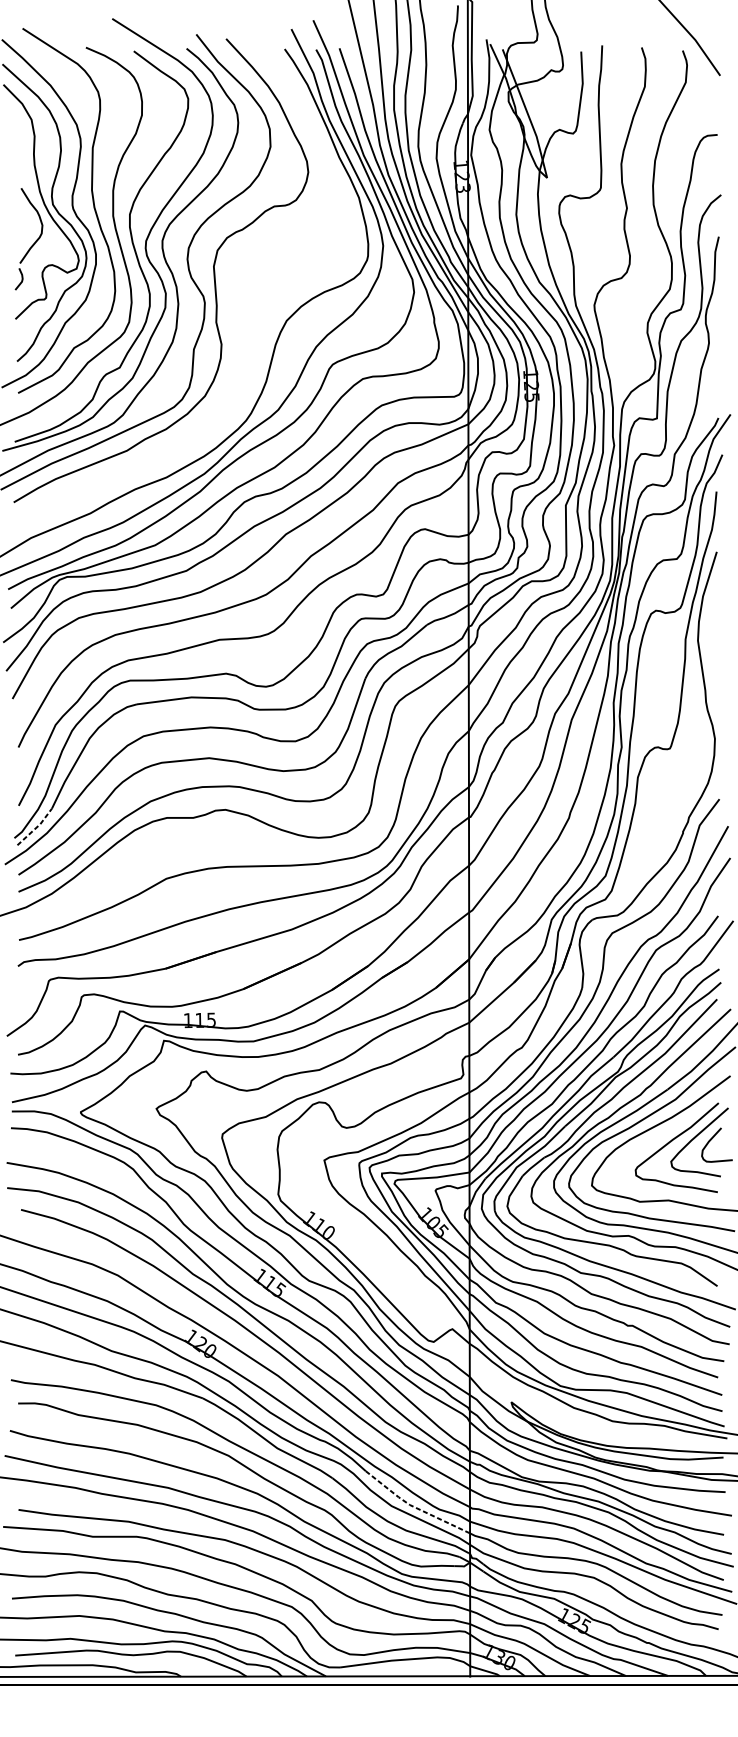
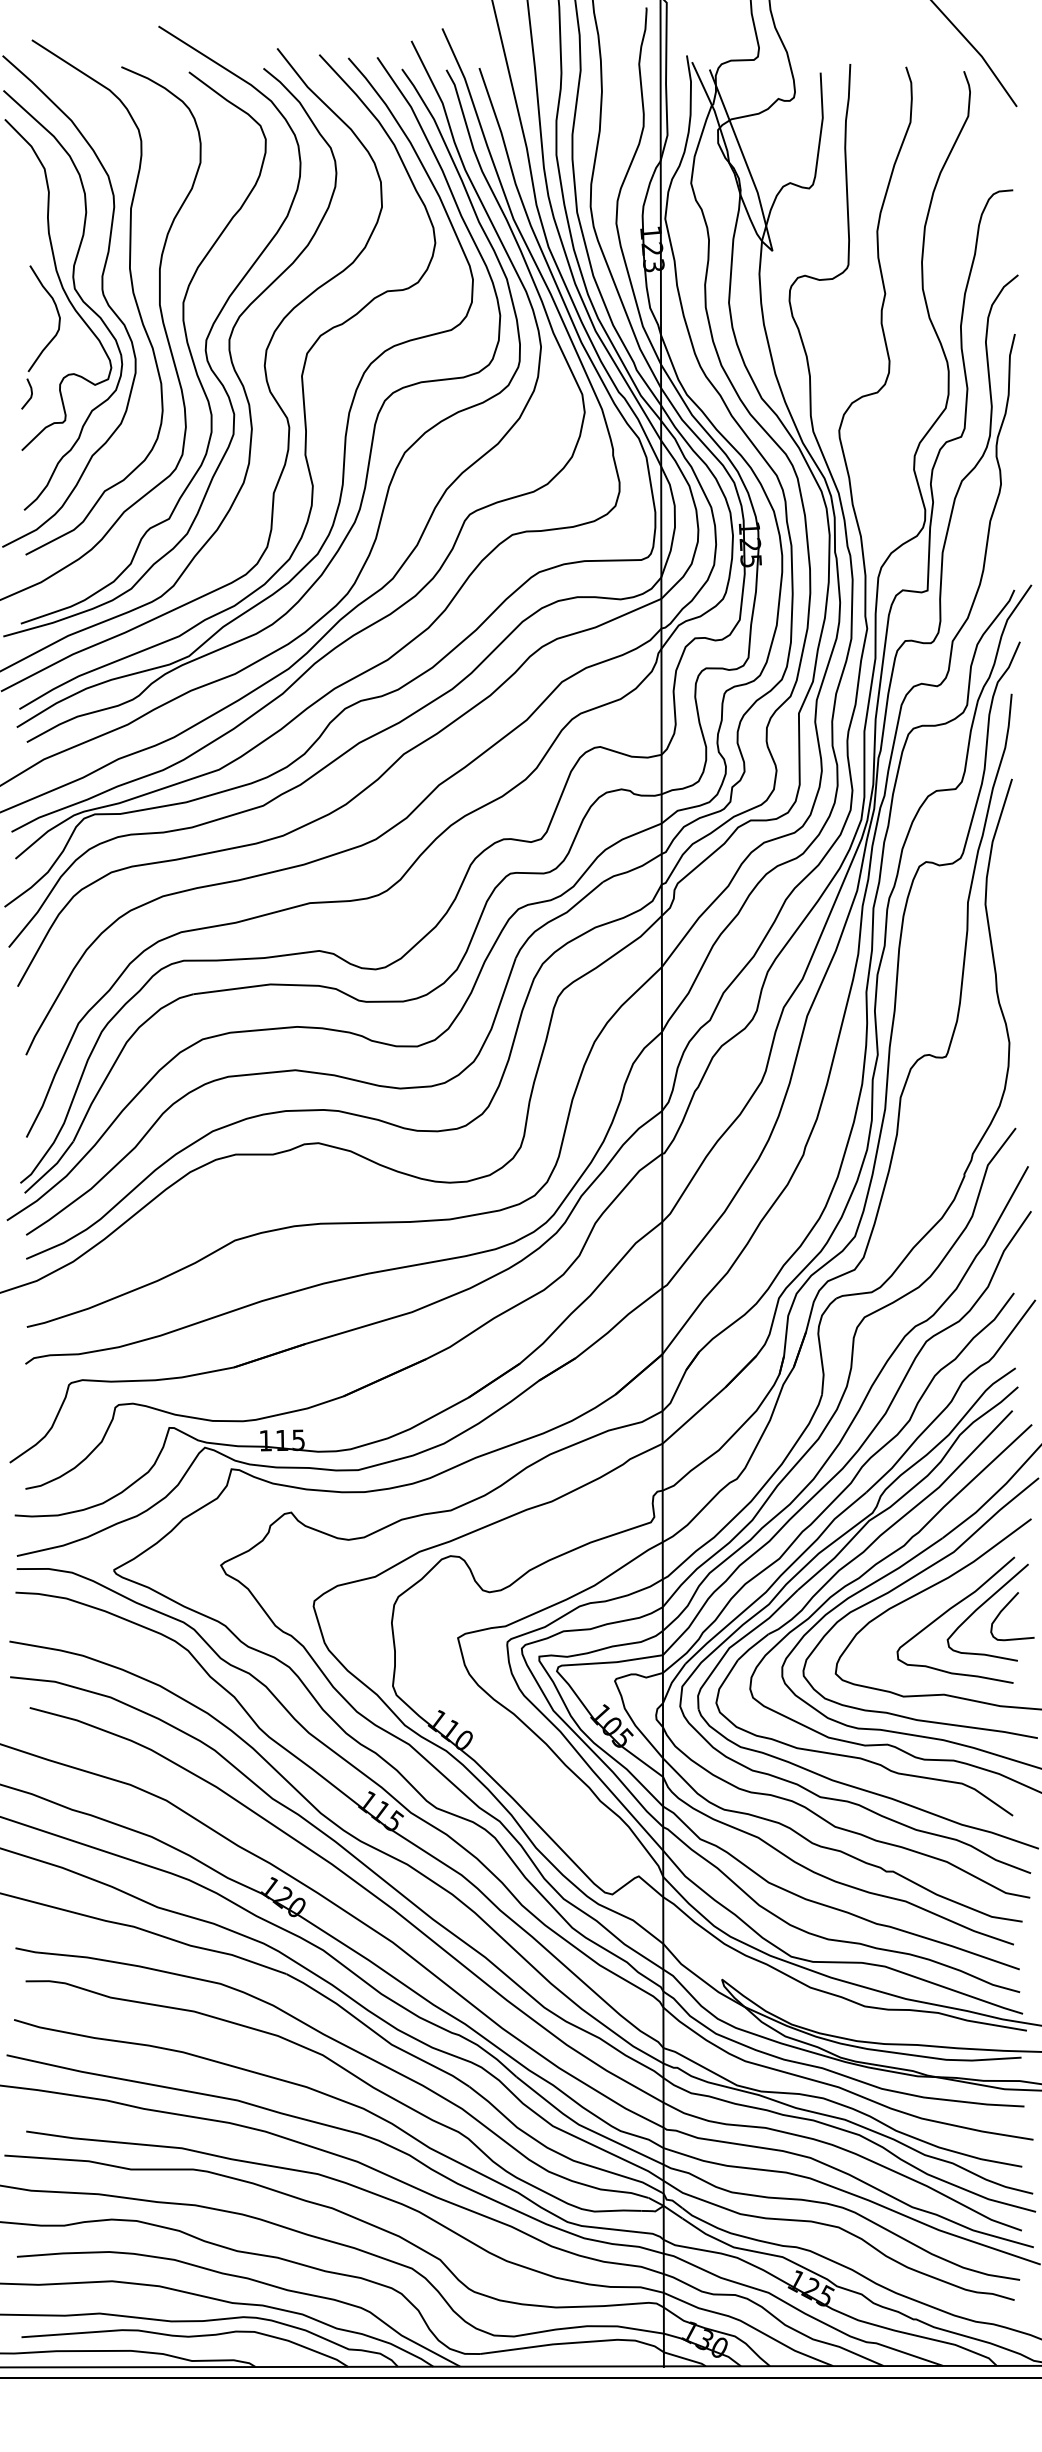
part: (246, 295) -> (347, 416), added
line: (36, 827) -> (51, 1168), dashed -> solid
line: (413, 1507) -> (584, 2127), dashed -> solid

